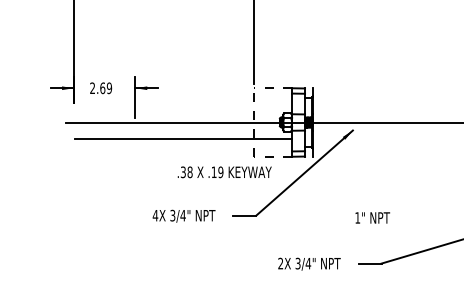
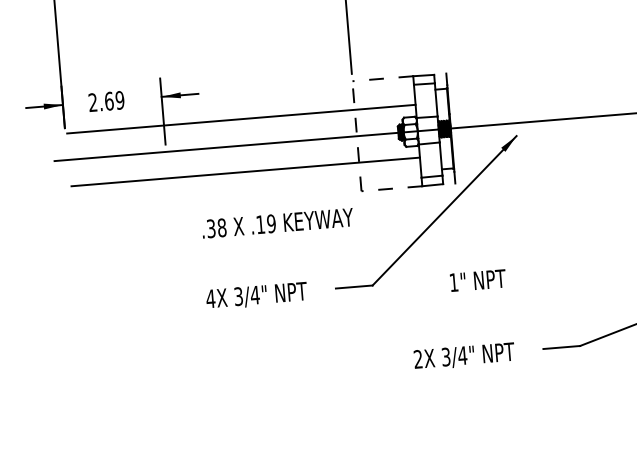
line: (183, 106) -> (241, 119), added
text: (224, 172) -> (277, 223), moved
text: (372, 217) -> (477, 279), moved

